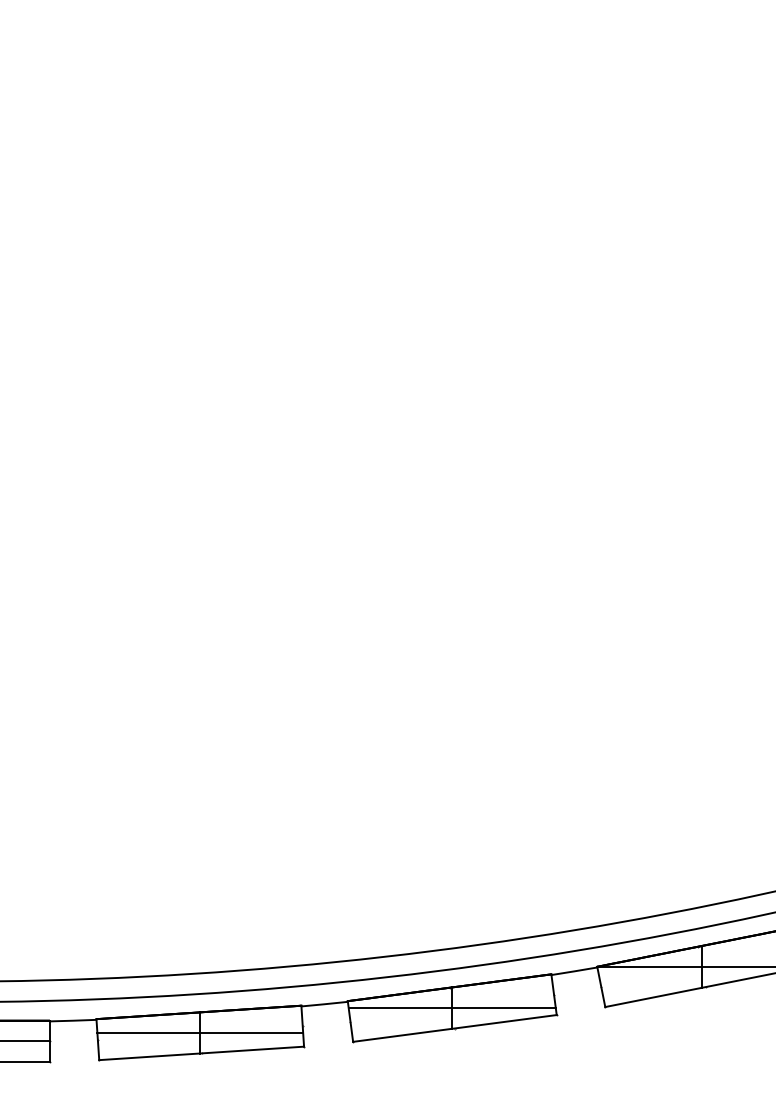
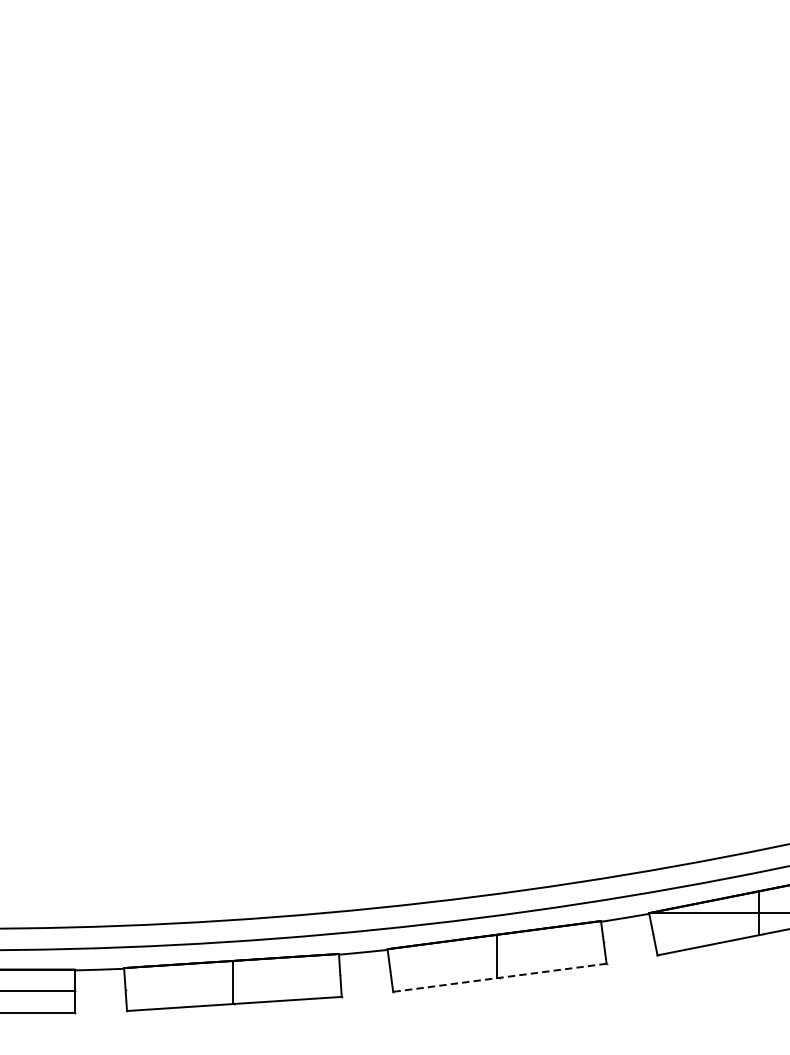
line: (451, 1008) -> (496, 956), removed
line: (454, 1028) -> (499, 977), solid -> dashed
line: (200, 1032) -> (233, 982), removed

